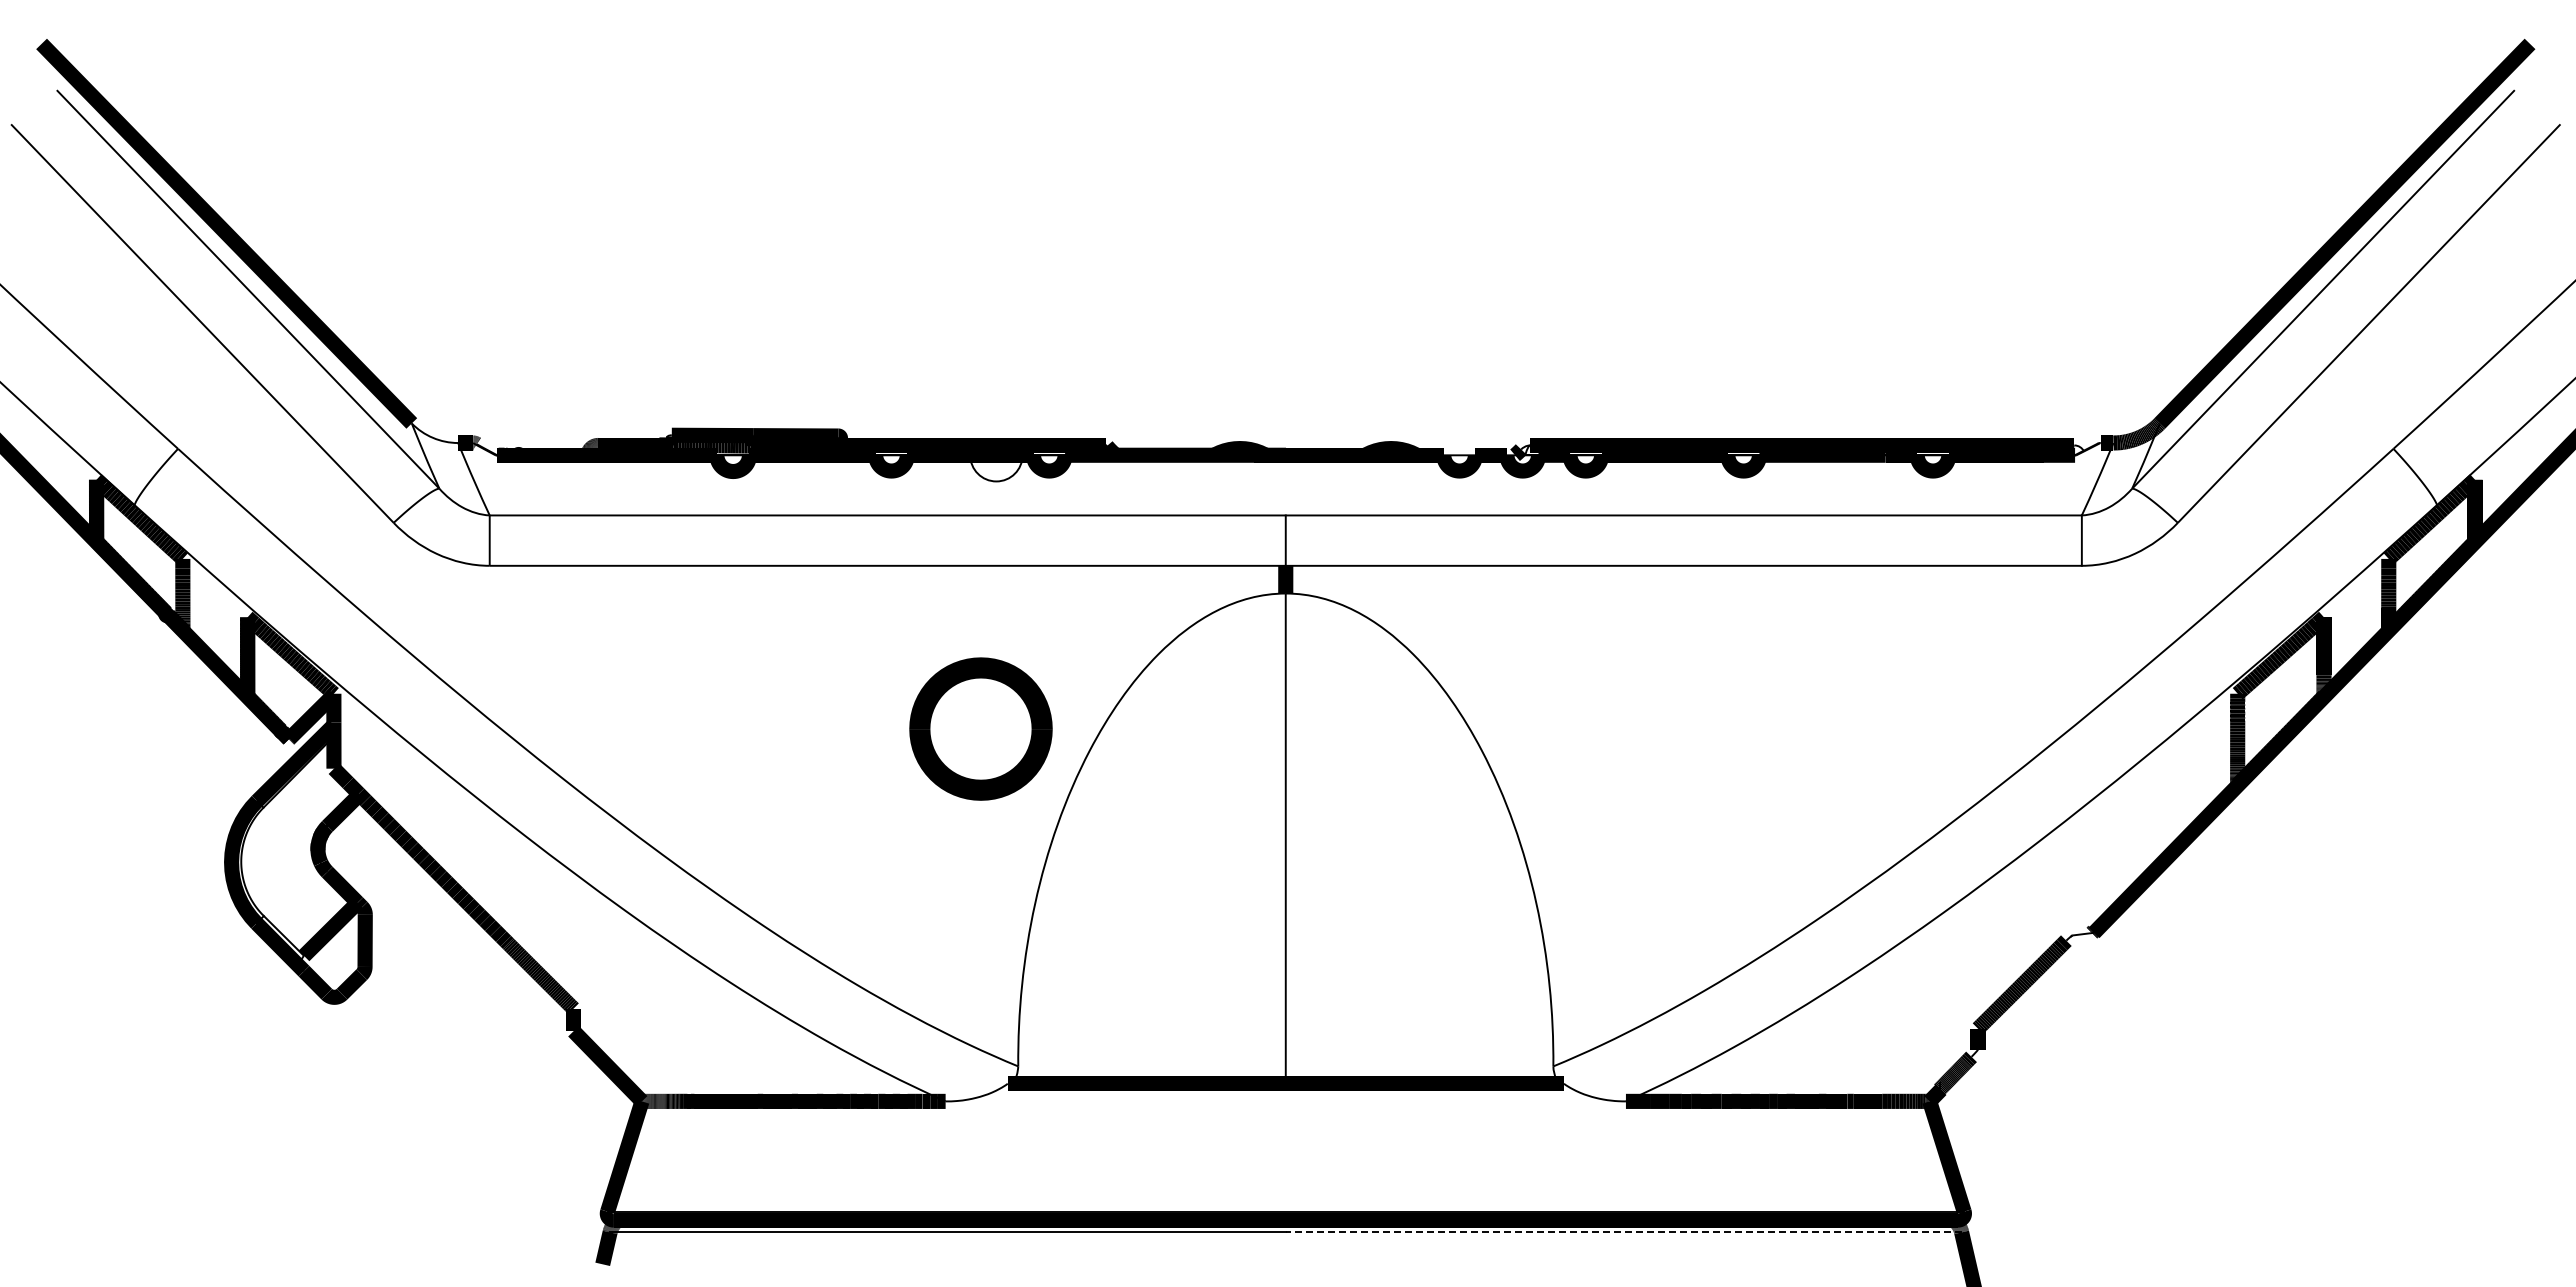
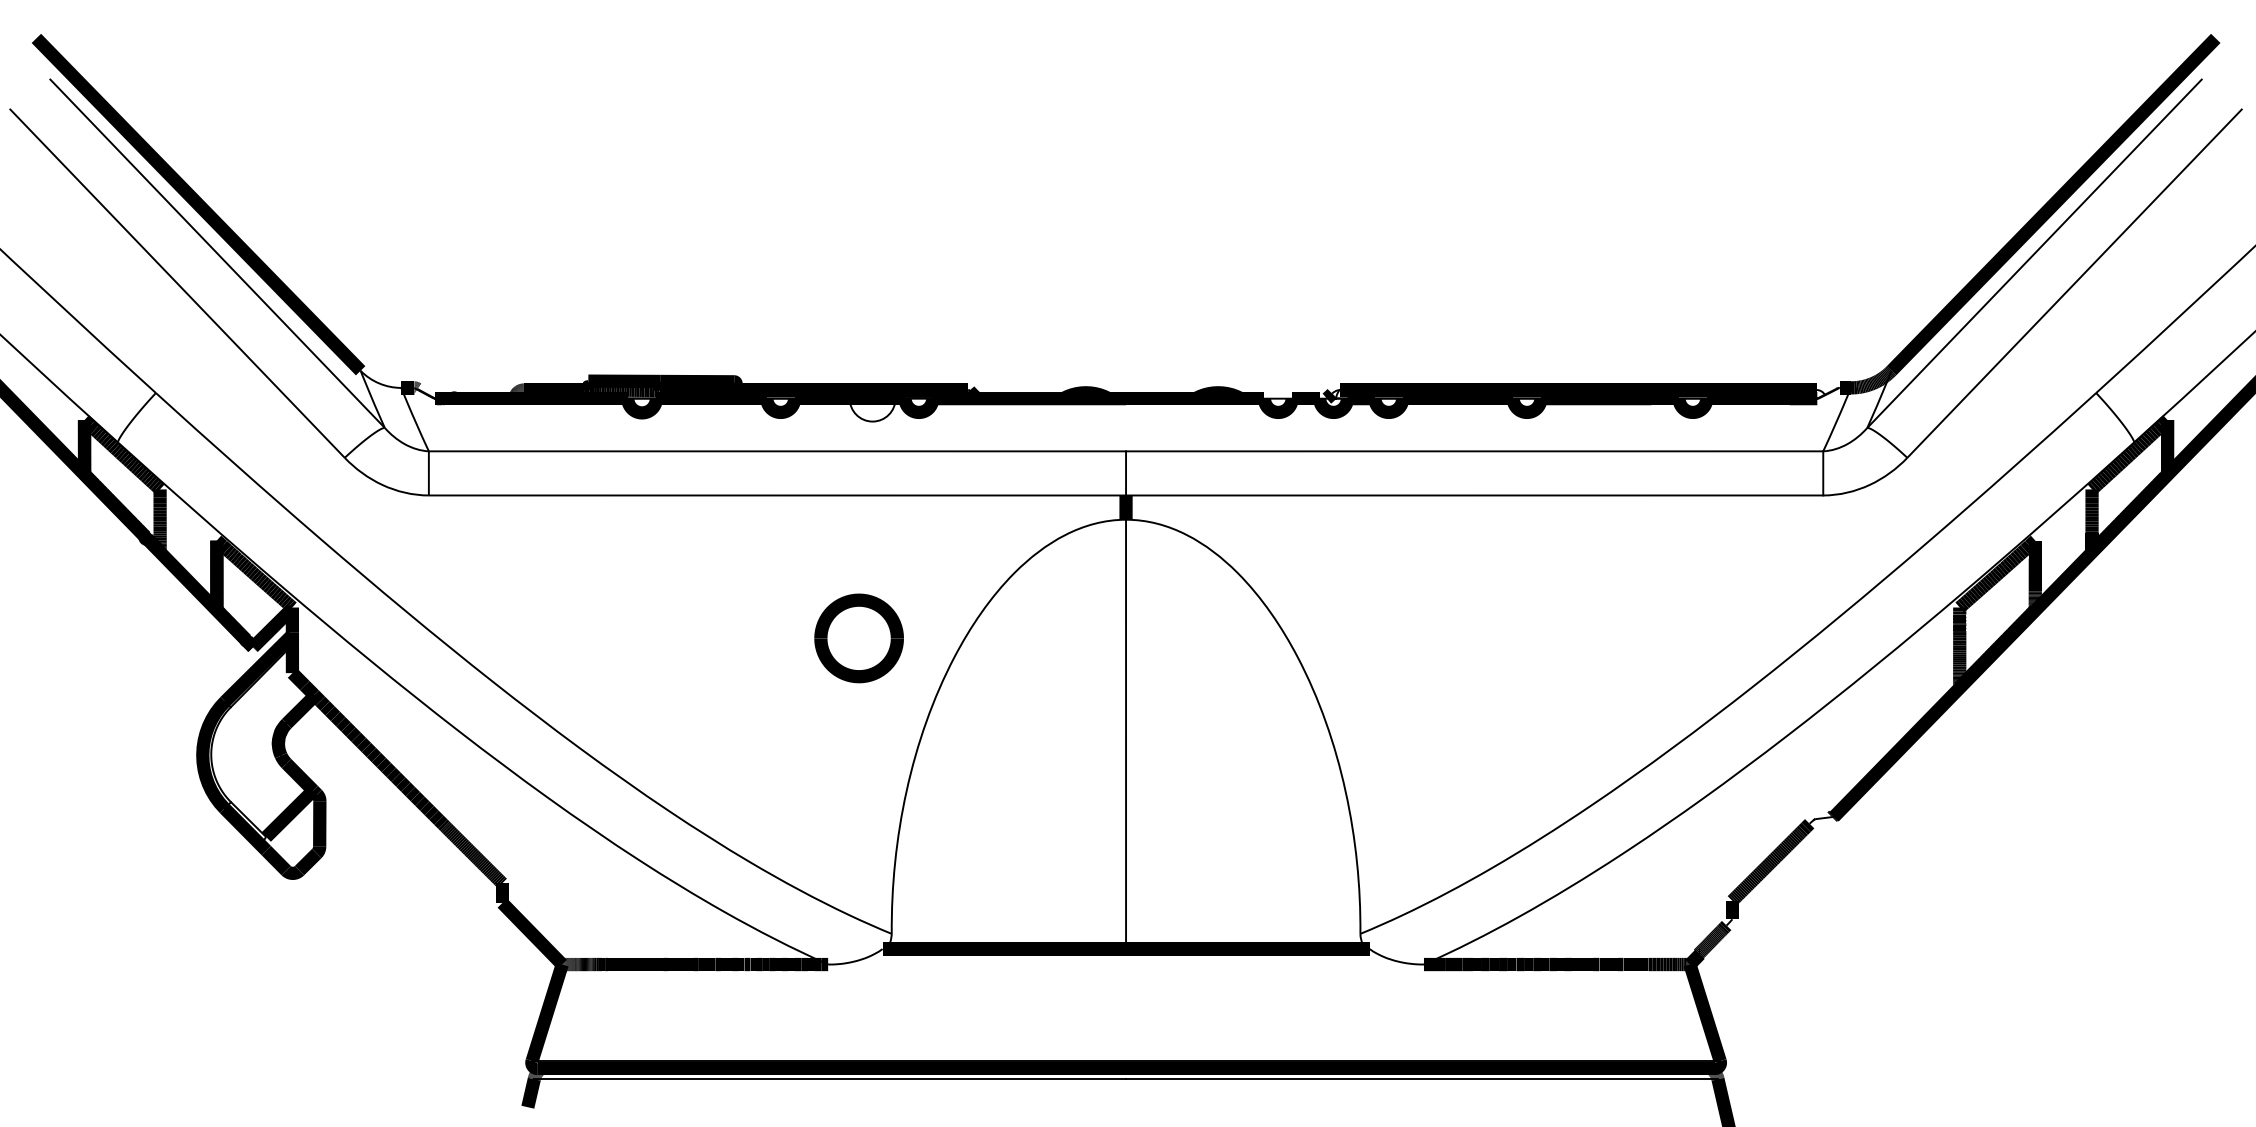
part: (980, 728) -> (858, 637), size x0.71
line: (1623, 1232) -> (1421, 1079), dashed -> solid

